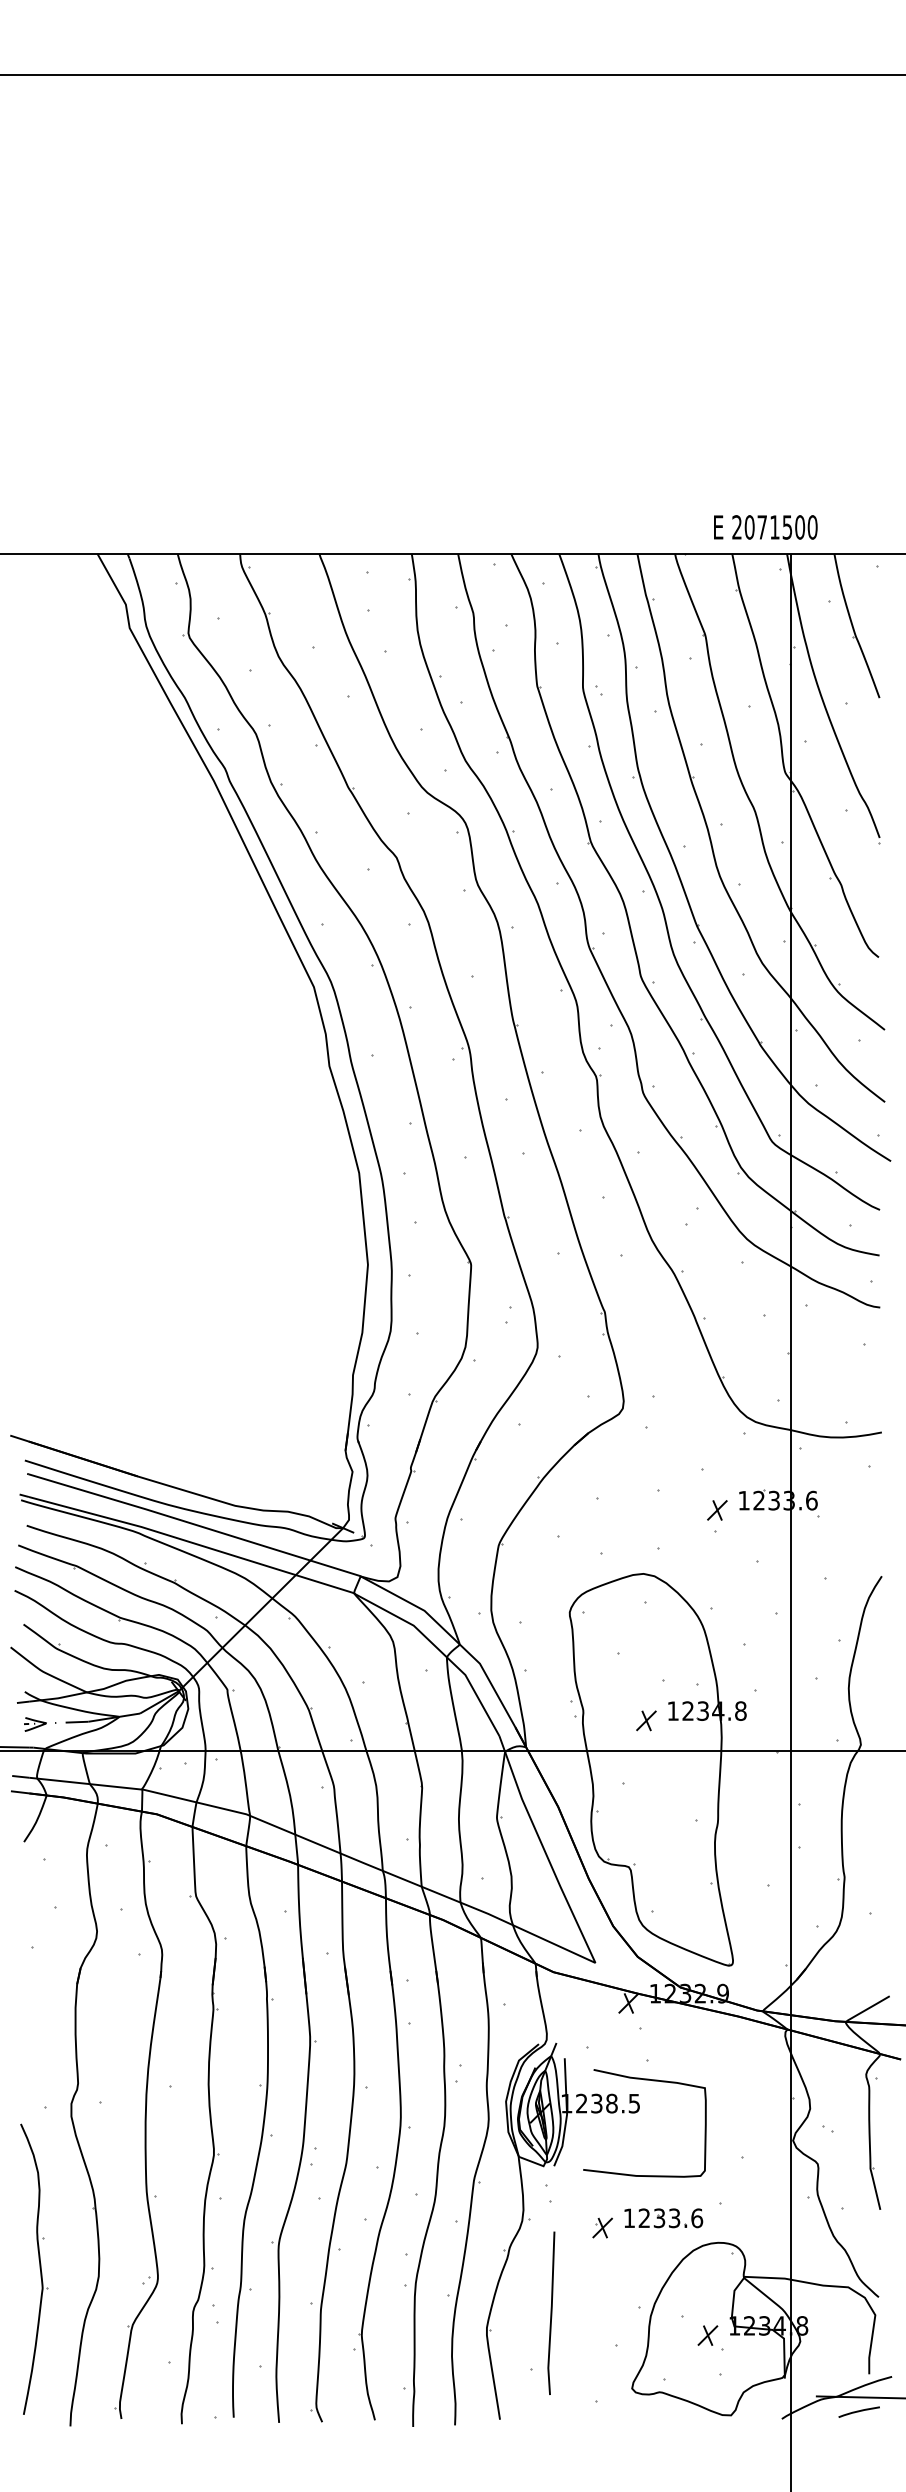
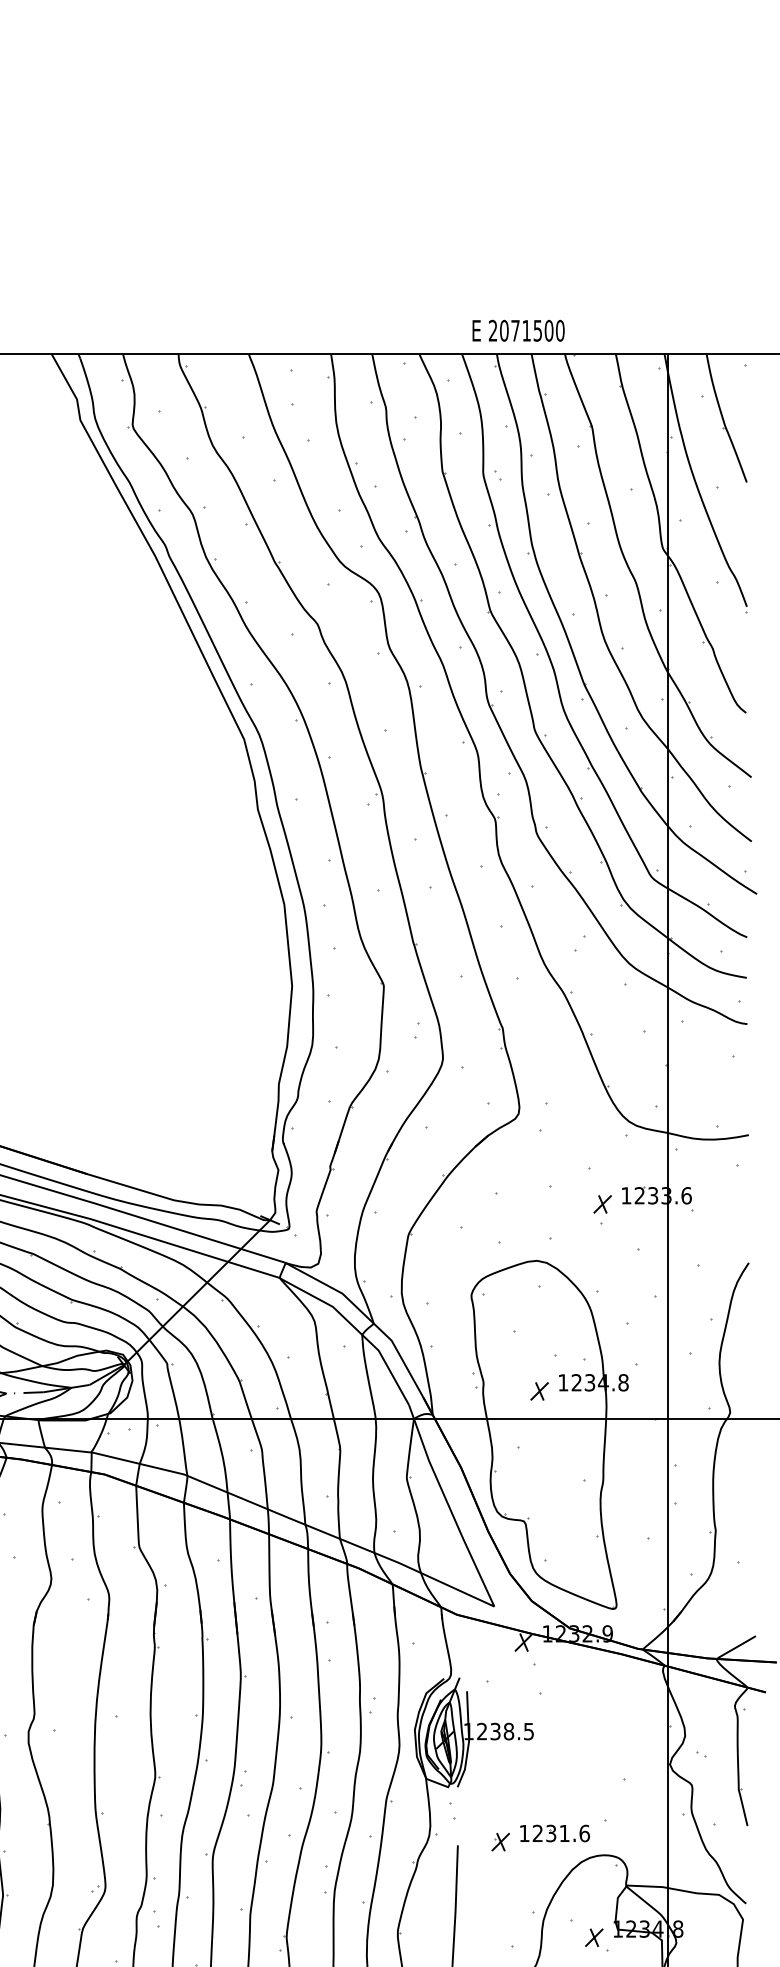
text: (765, 527) -> (518, 330), moved
curve: (652, 2081) -> (545, 1711), removed
text: (674, 2218) -> (564, 1833), 1233.6 -> 1231.6

